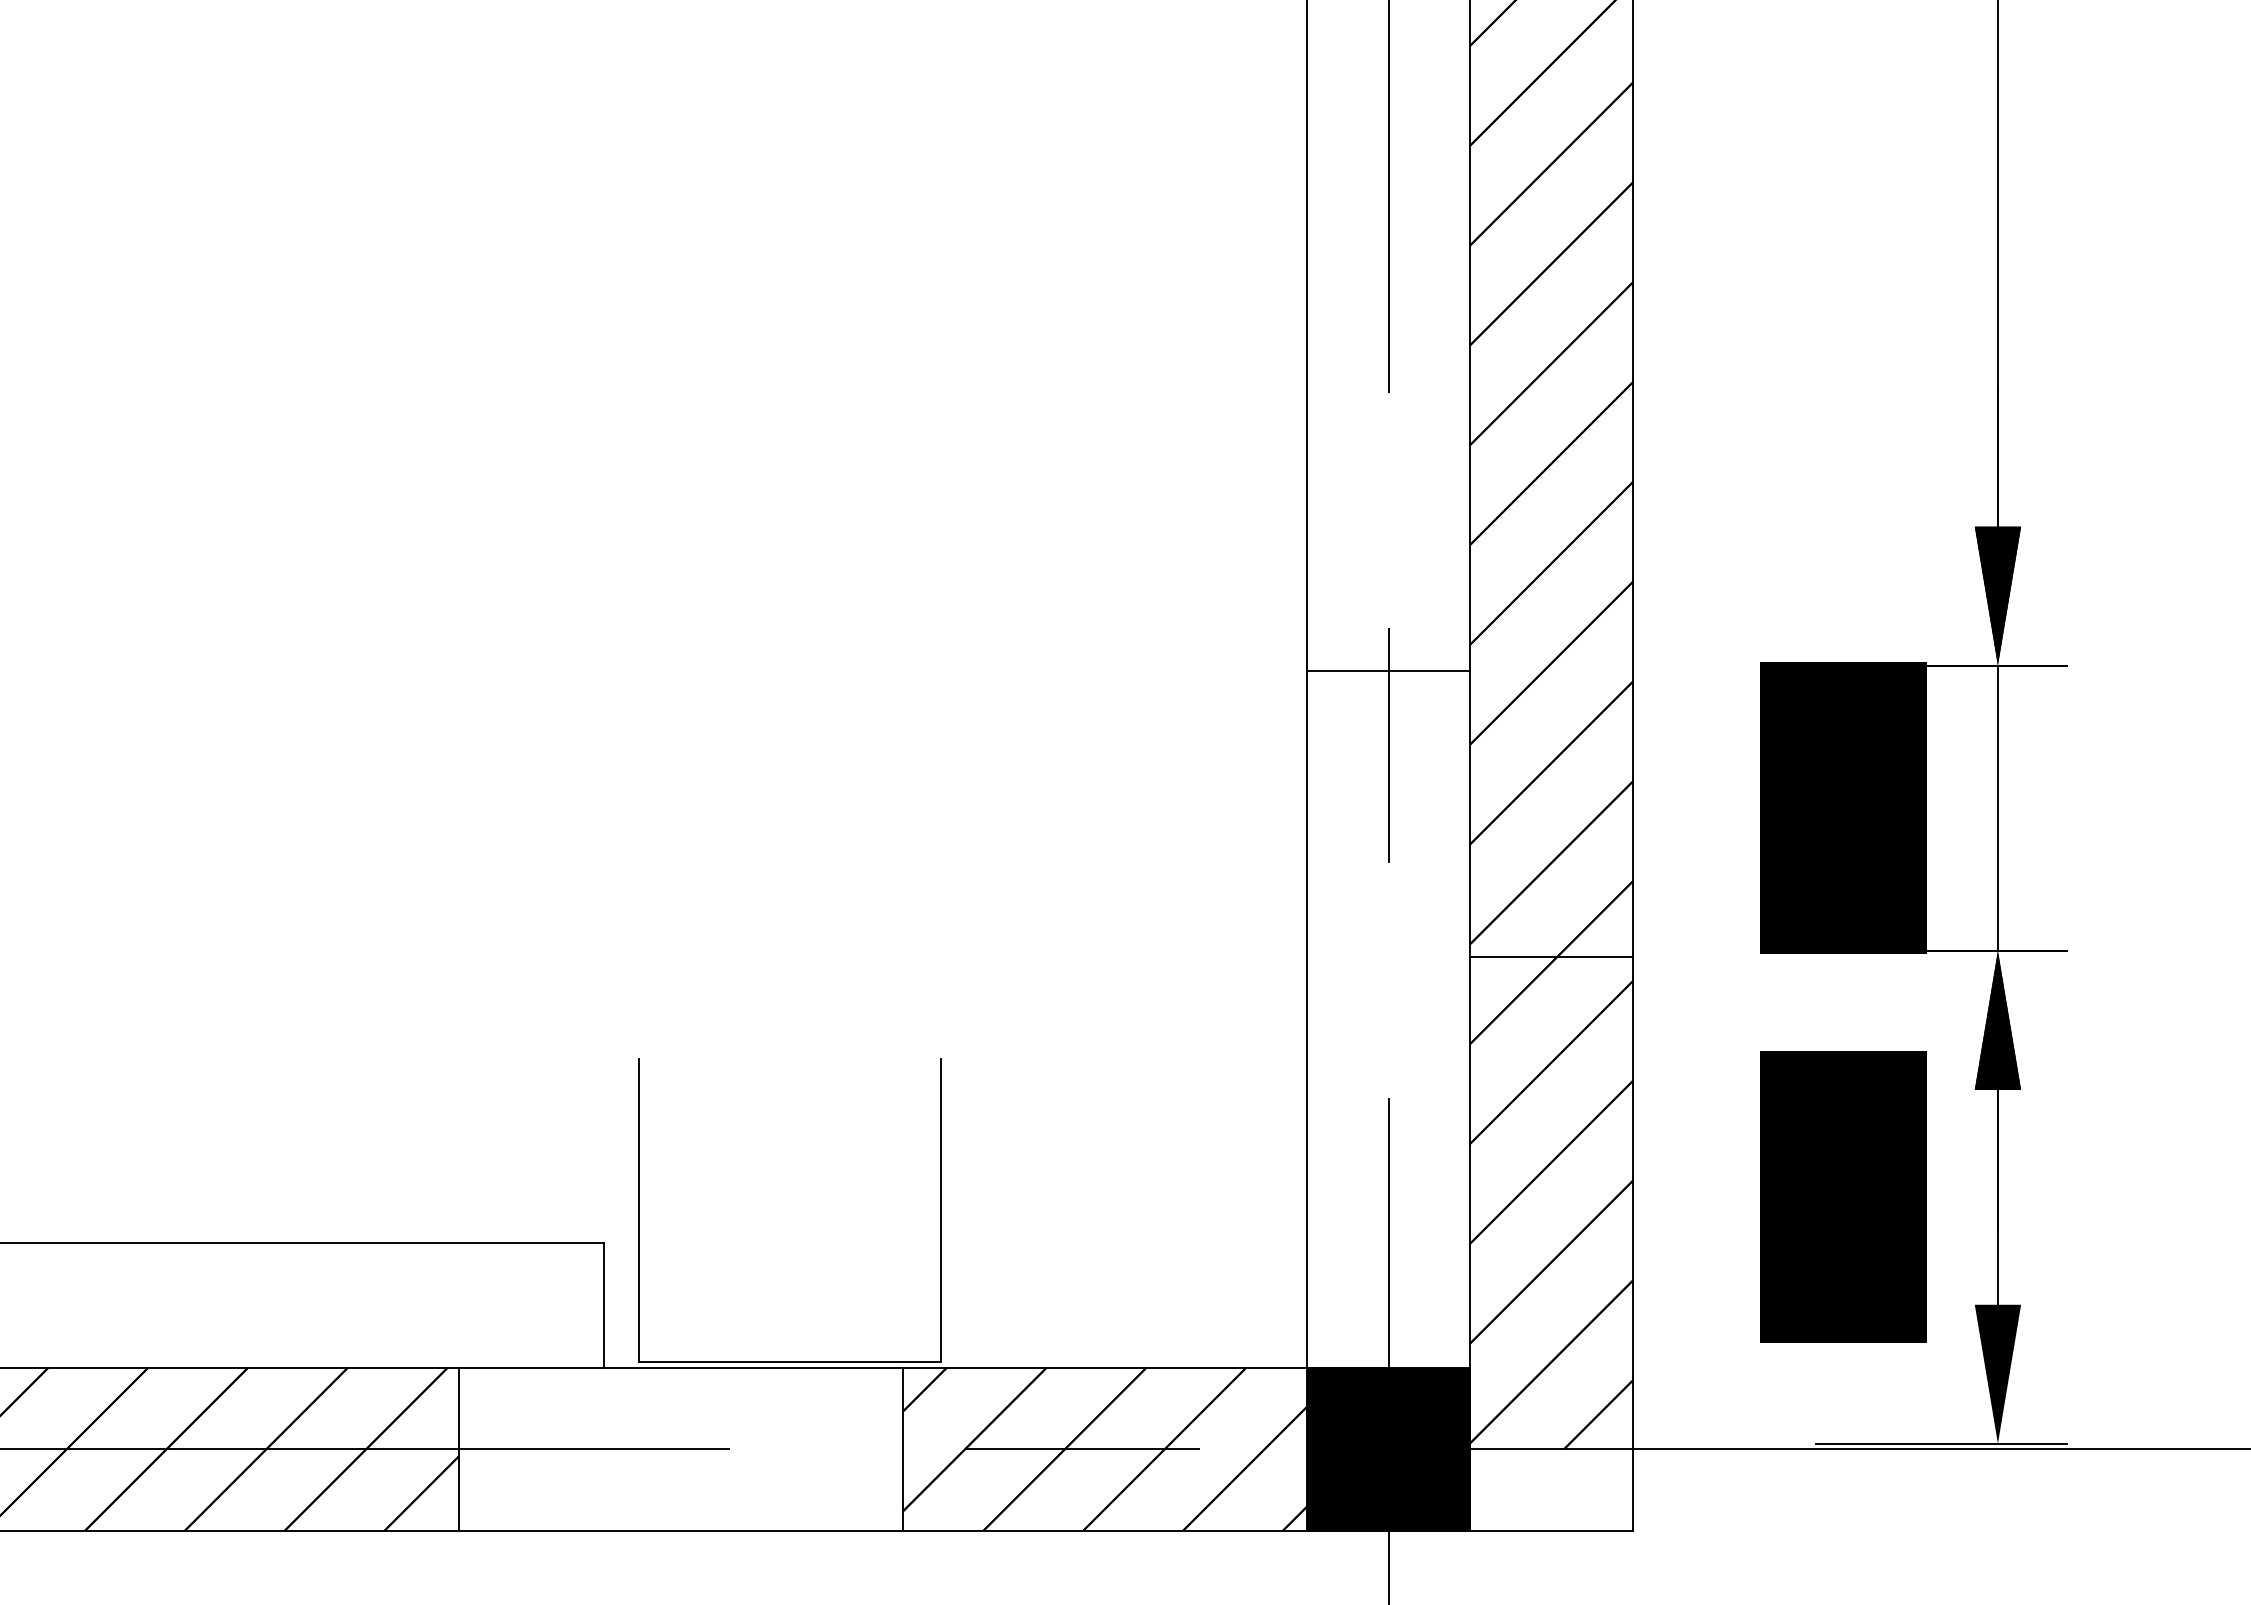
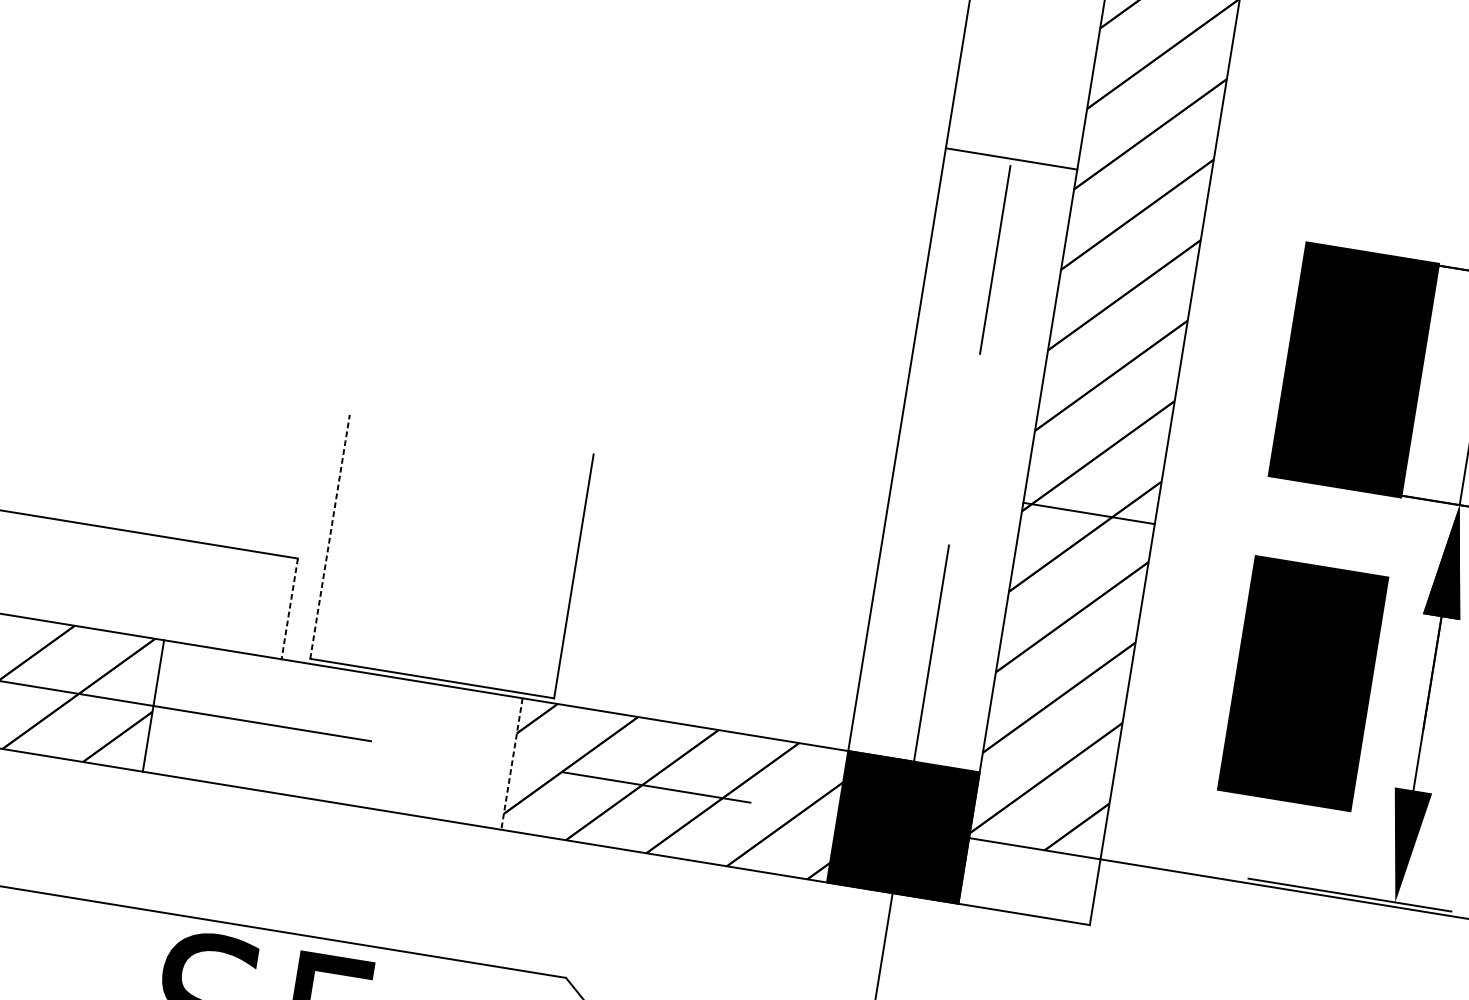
line: (1388, 671) -> (1011, 159), moved
line: (1551, 956) -> (1088, 513), moved
line: (638, 1209) -> (329, 536), solid -> dashed
line: (604, 1305) -> (289, 609), solid -> dashed
line: (903, 1449) -> (512, 764), solid -> dashed

